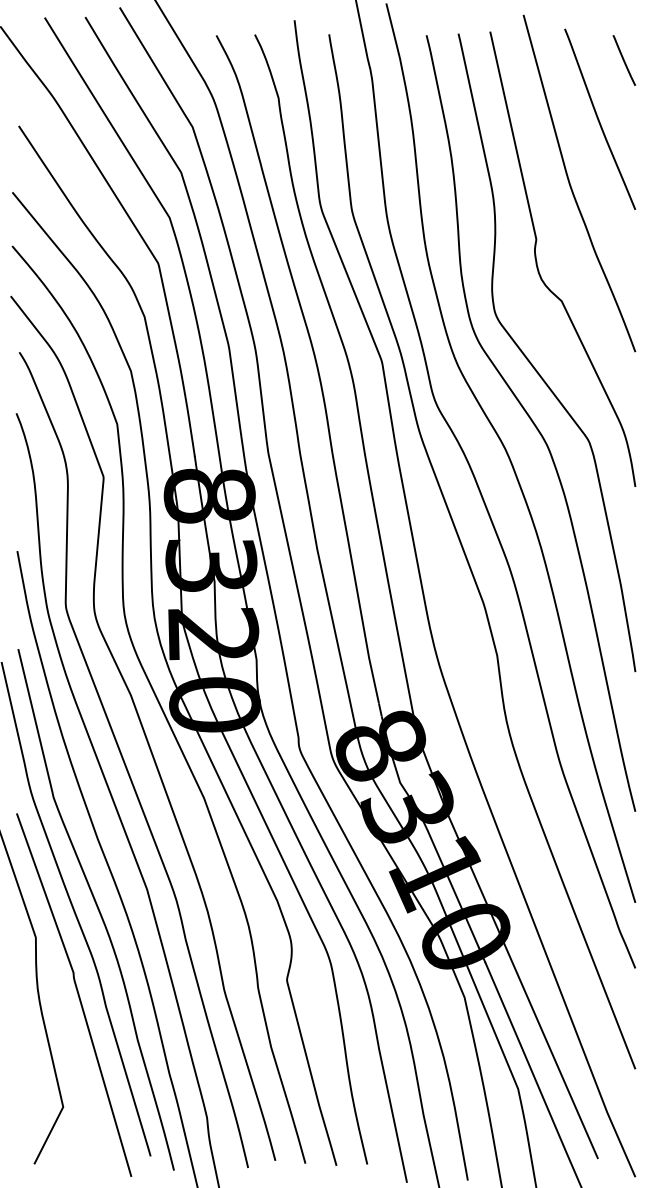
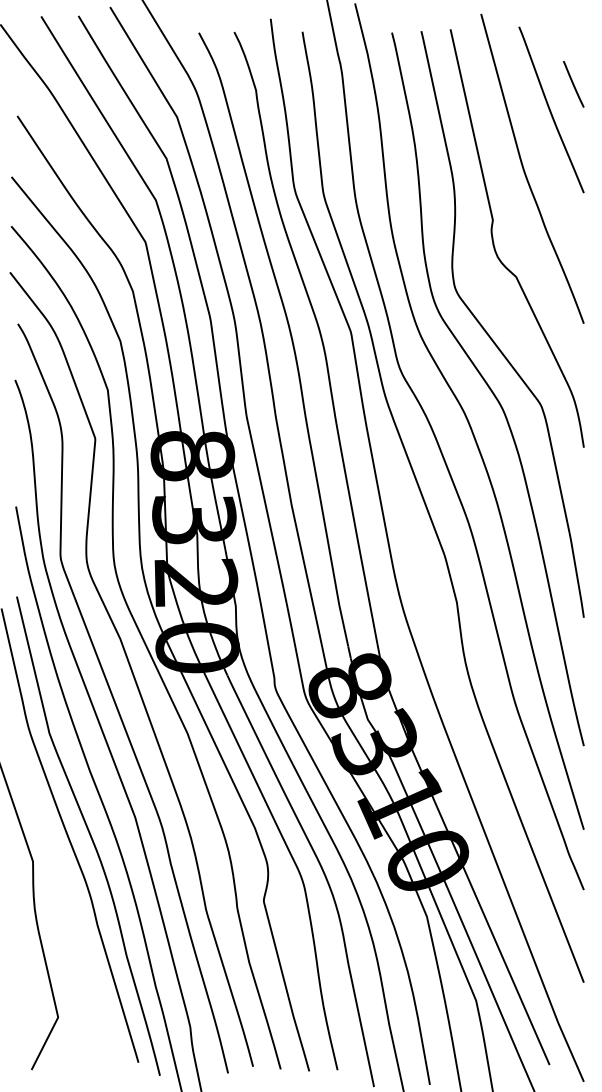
line: (623, 60) -> (572, 84), moved
curve: (77, 994) -> (71, 913), removed

